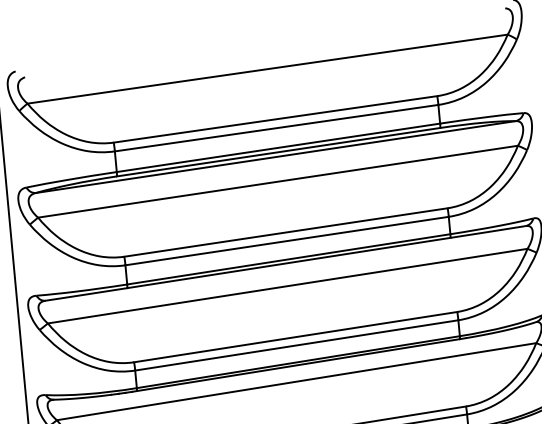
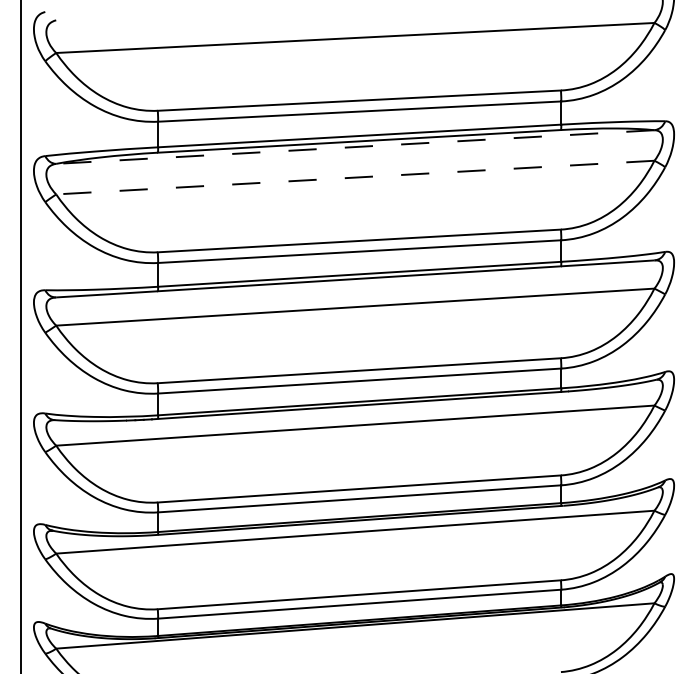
line: (275, 157) -> (355, 147), solid -> dashed
line: (278, 181) -> (355, 177), solid -> dashed

